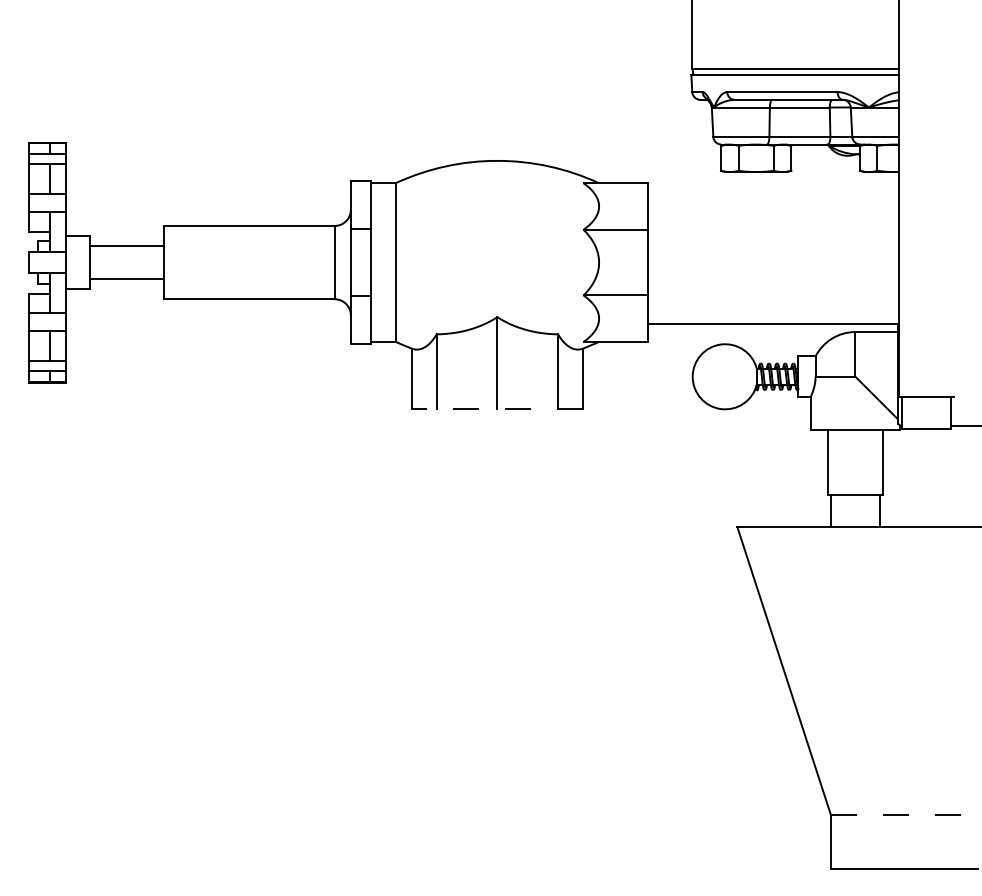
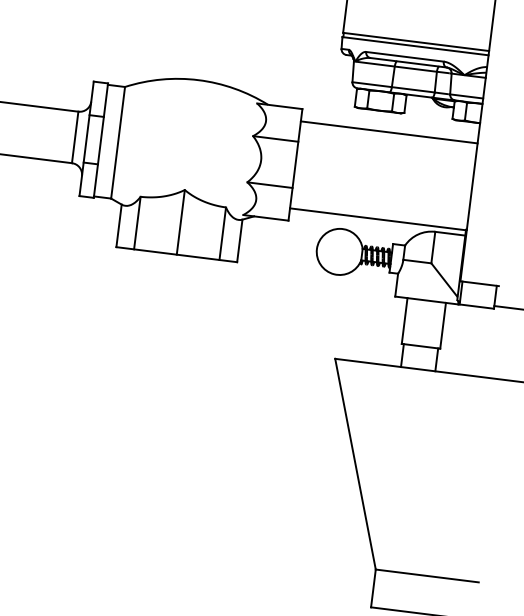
line: (773, 200) -> (389, 132), added
line: (497, 409) -> (176, 254), dashed -> solid
line: (904, 815) -> (427, 576), dashed -> solid

